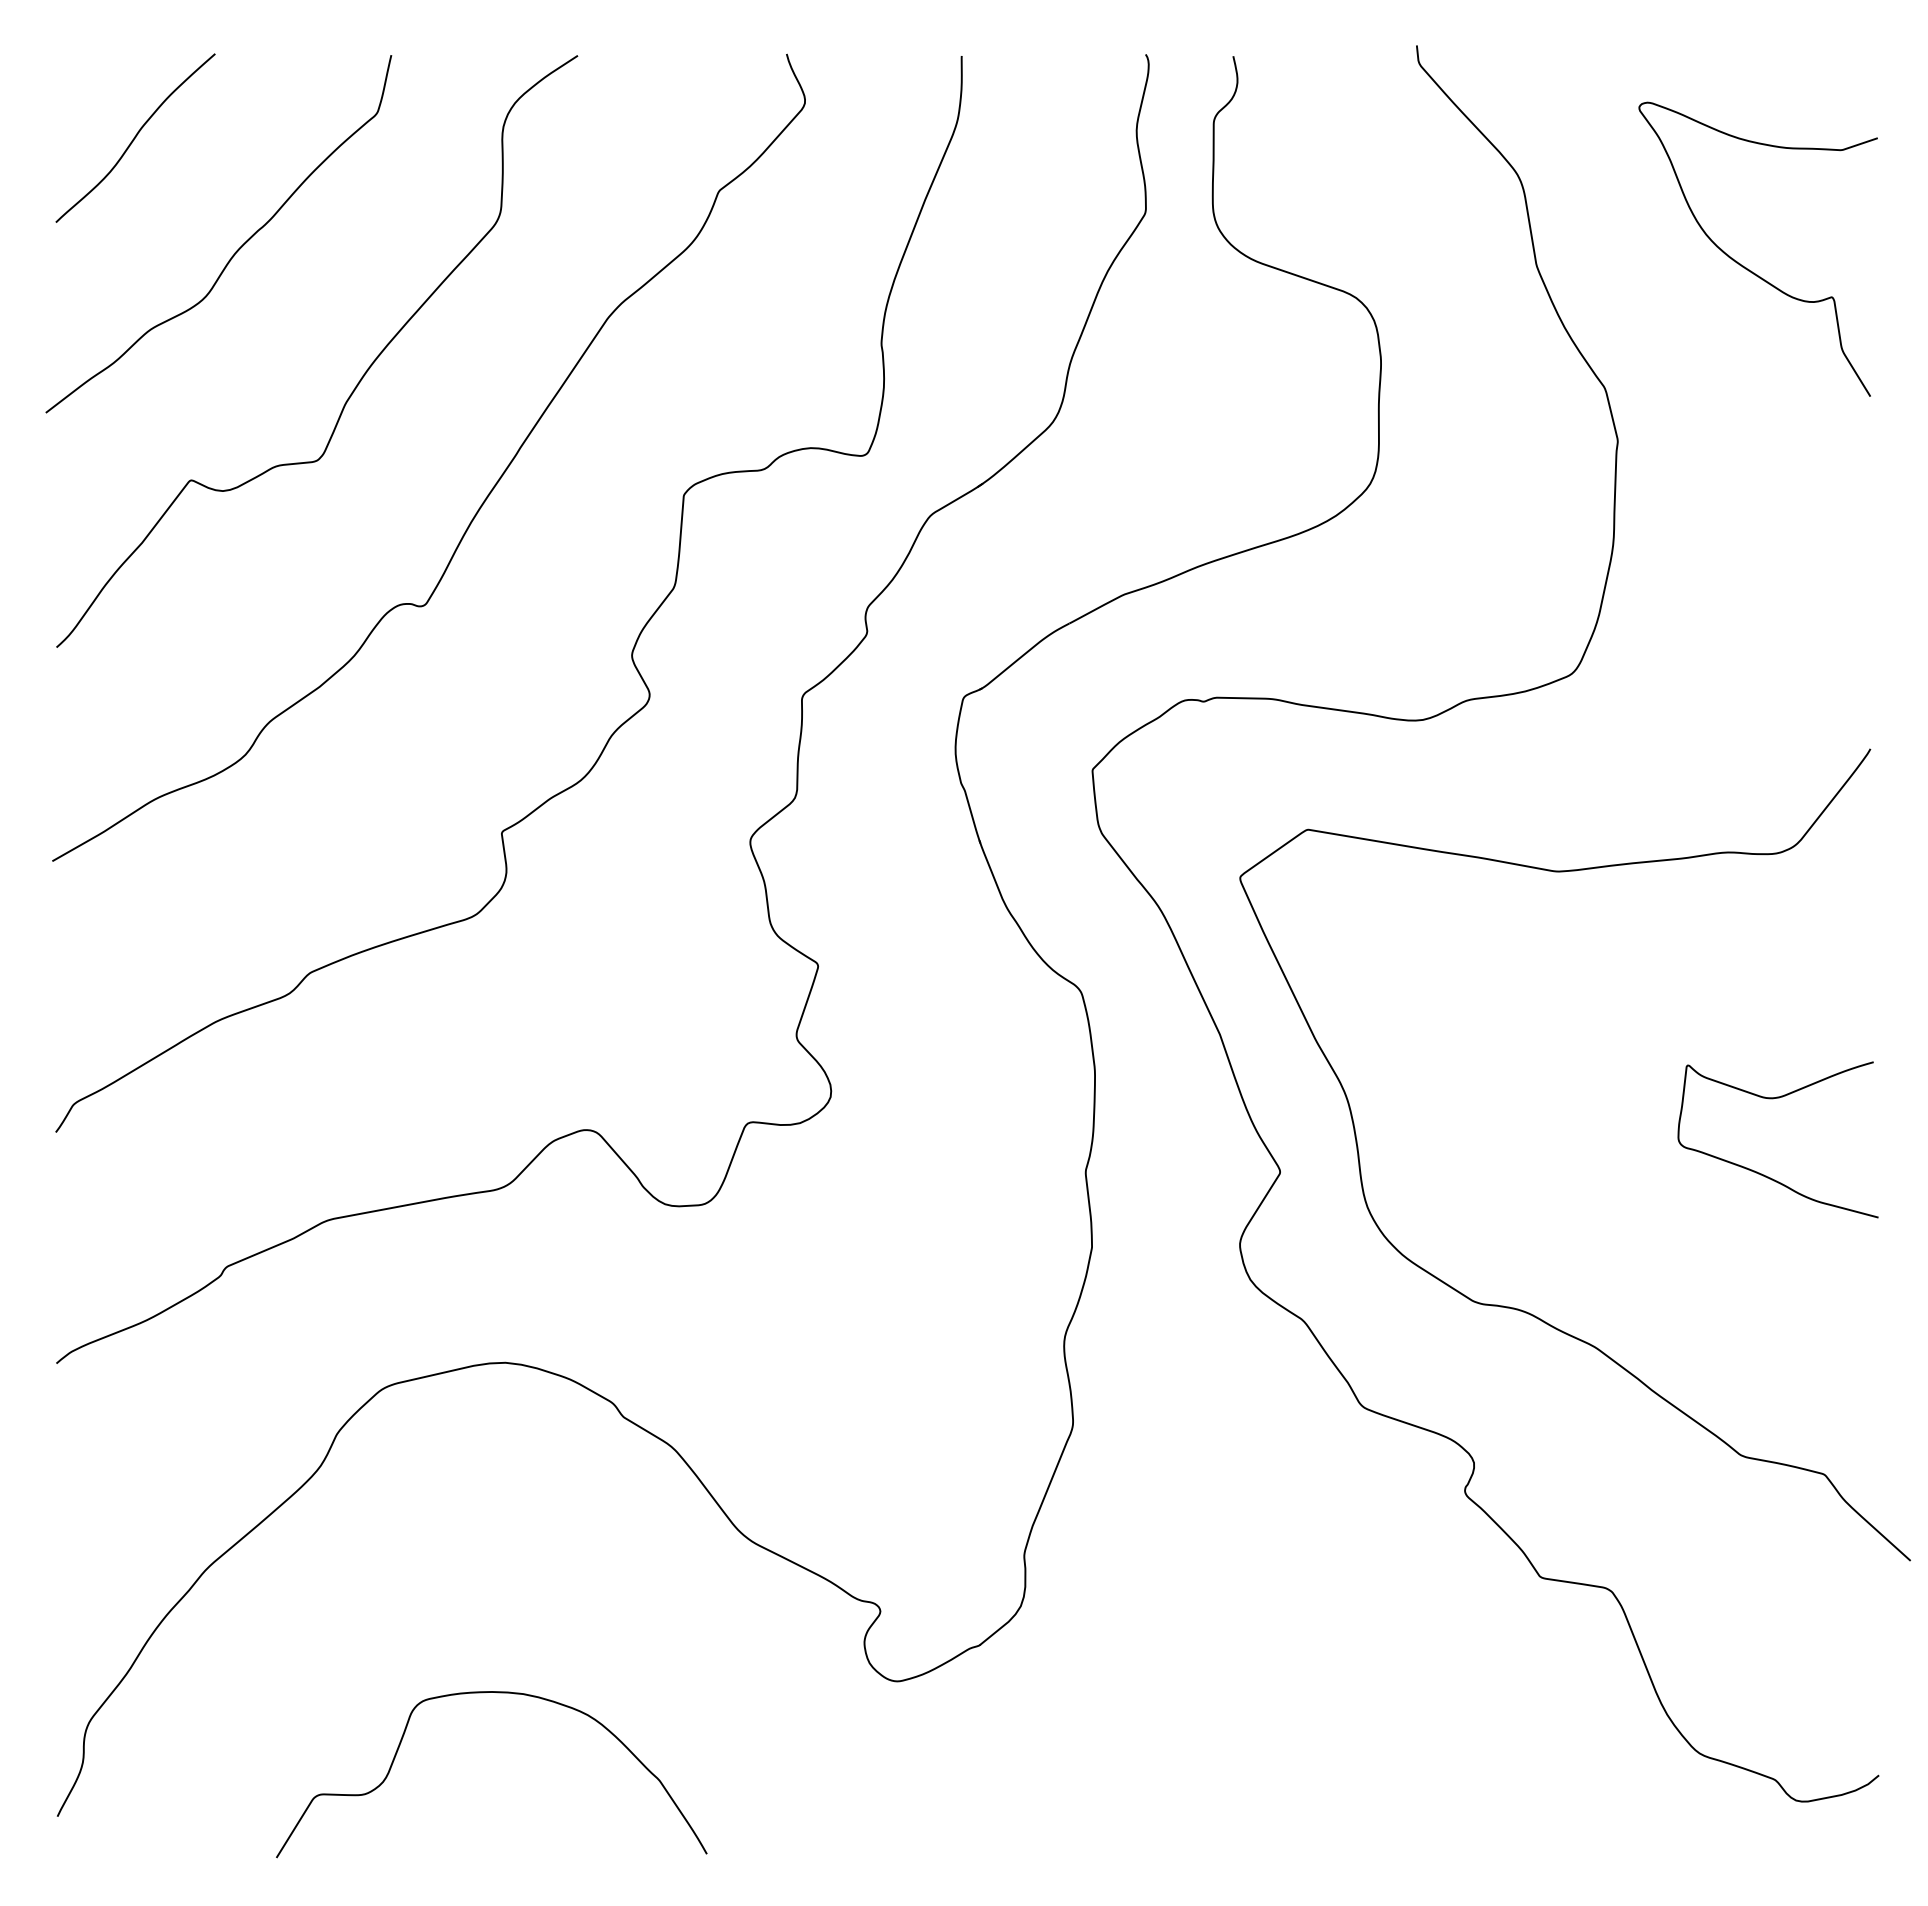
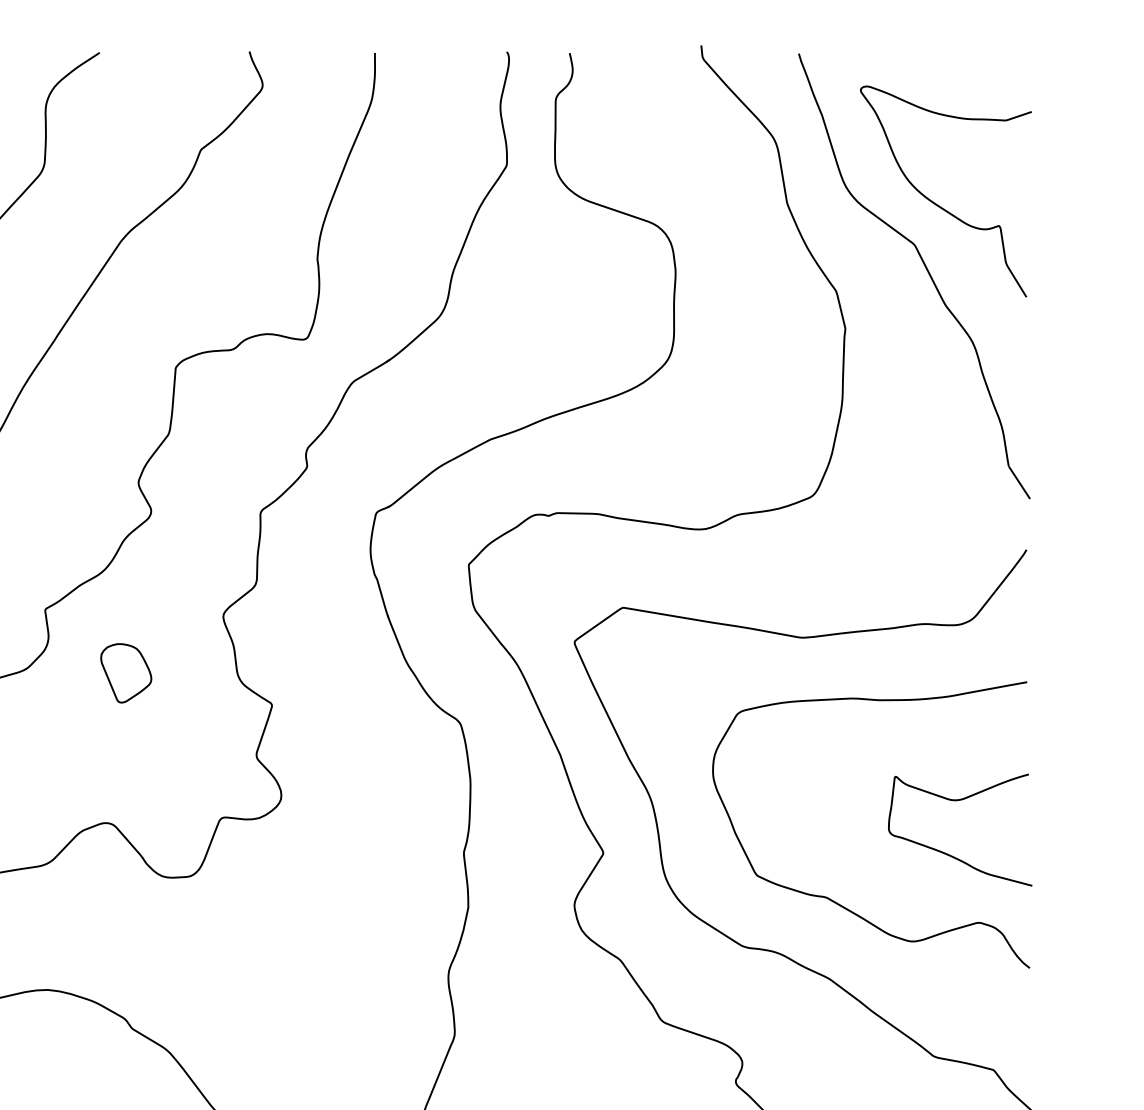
part: (1731, 359) -> (926, 270), added
part: (614, 920) -> (126, 672), added
curve: (1600, 1237) -> (832, 900), added

